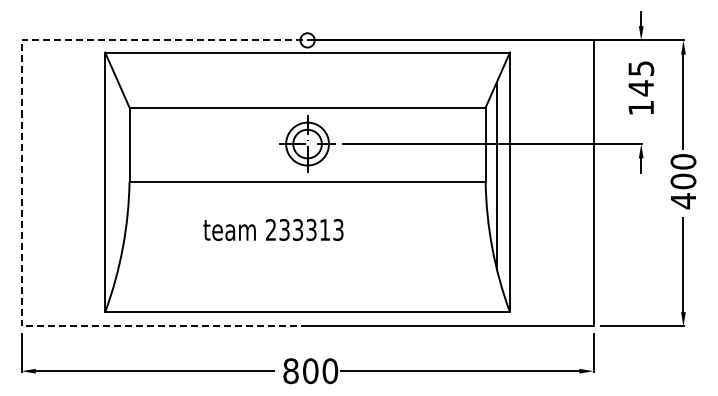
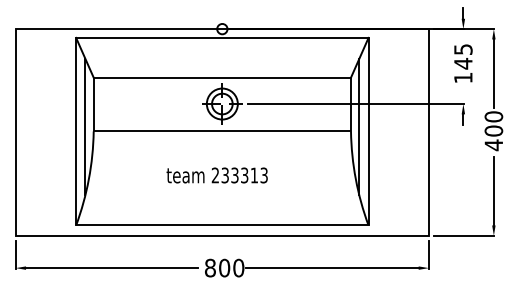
line: (118, 175) -> (85, 126), added
line: (21, 182) -> (15, 131), dashed -> solid
text: (273, 229) -> (217, 175), moved

